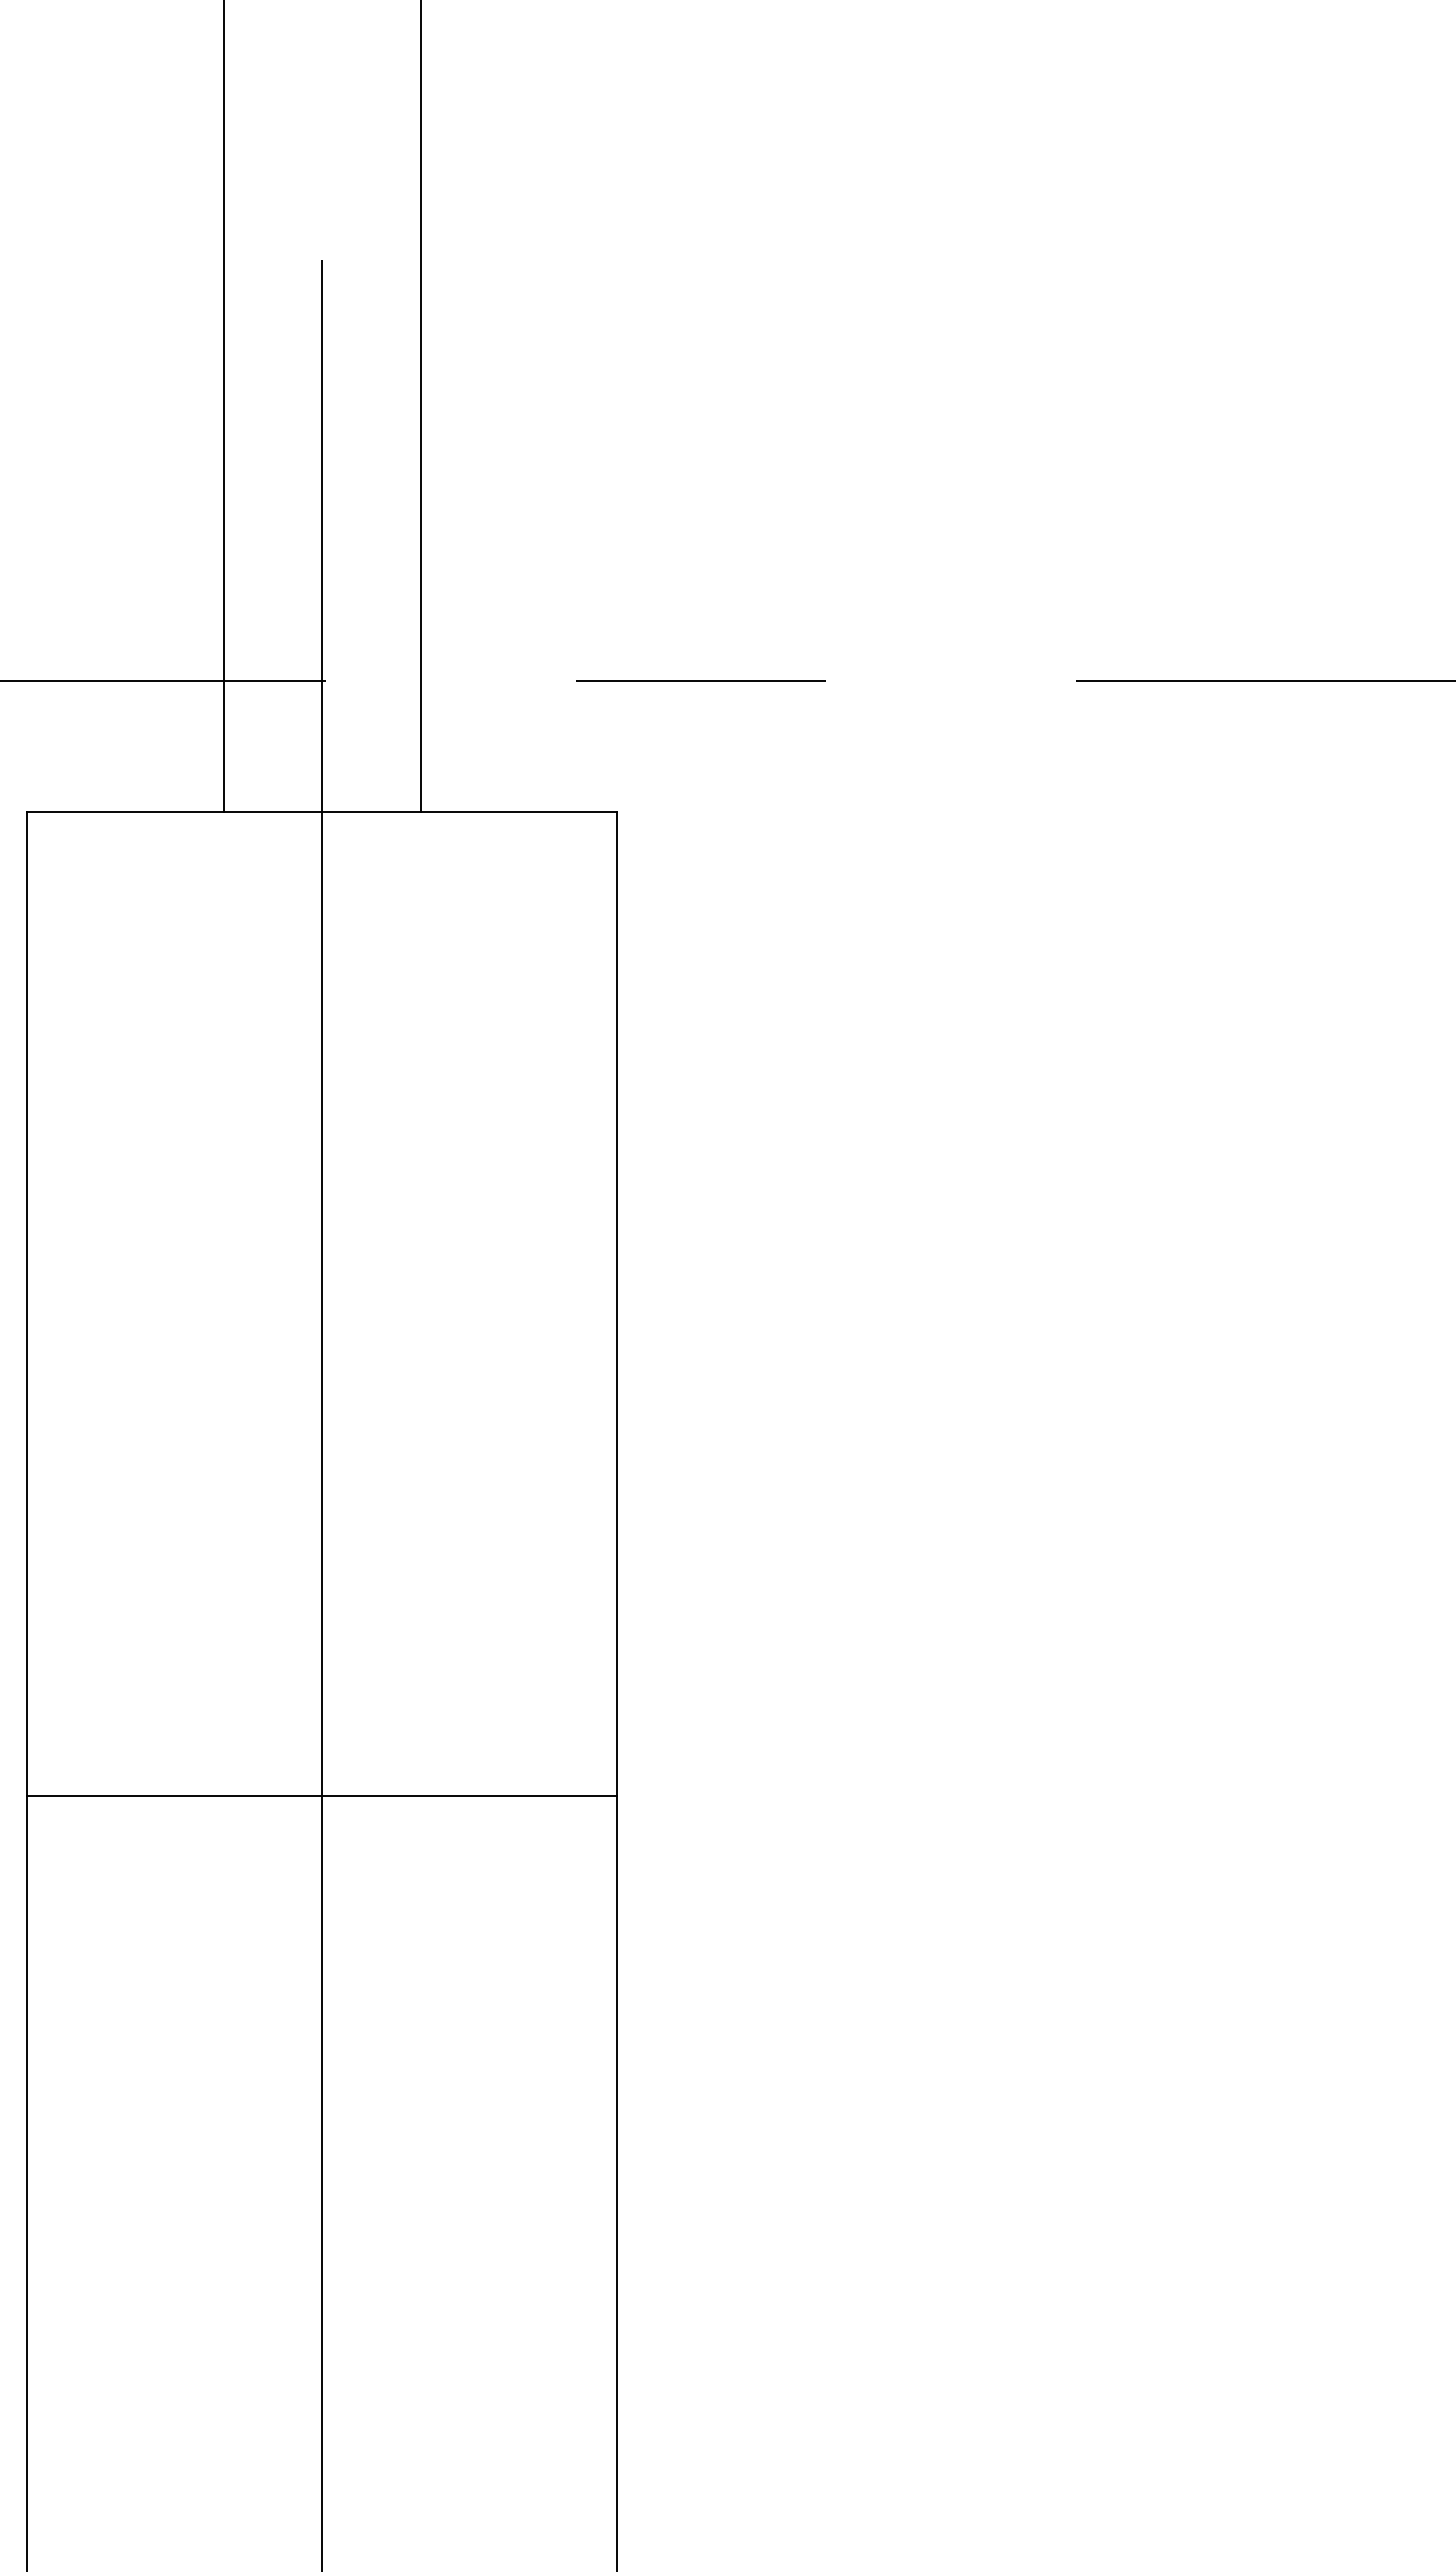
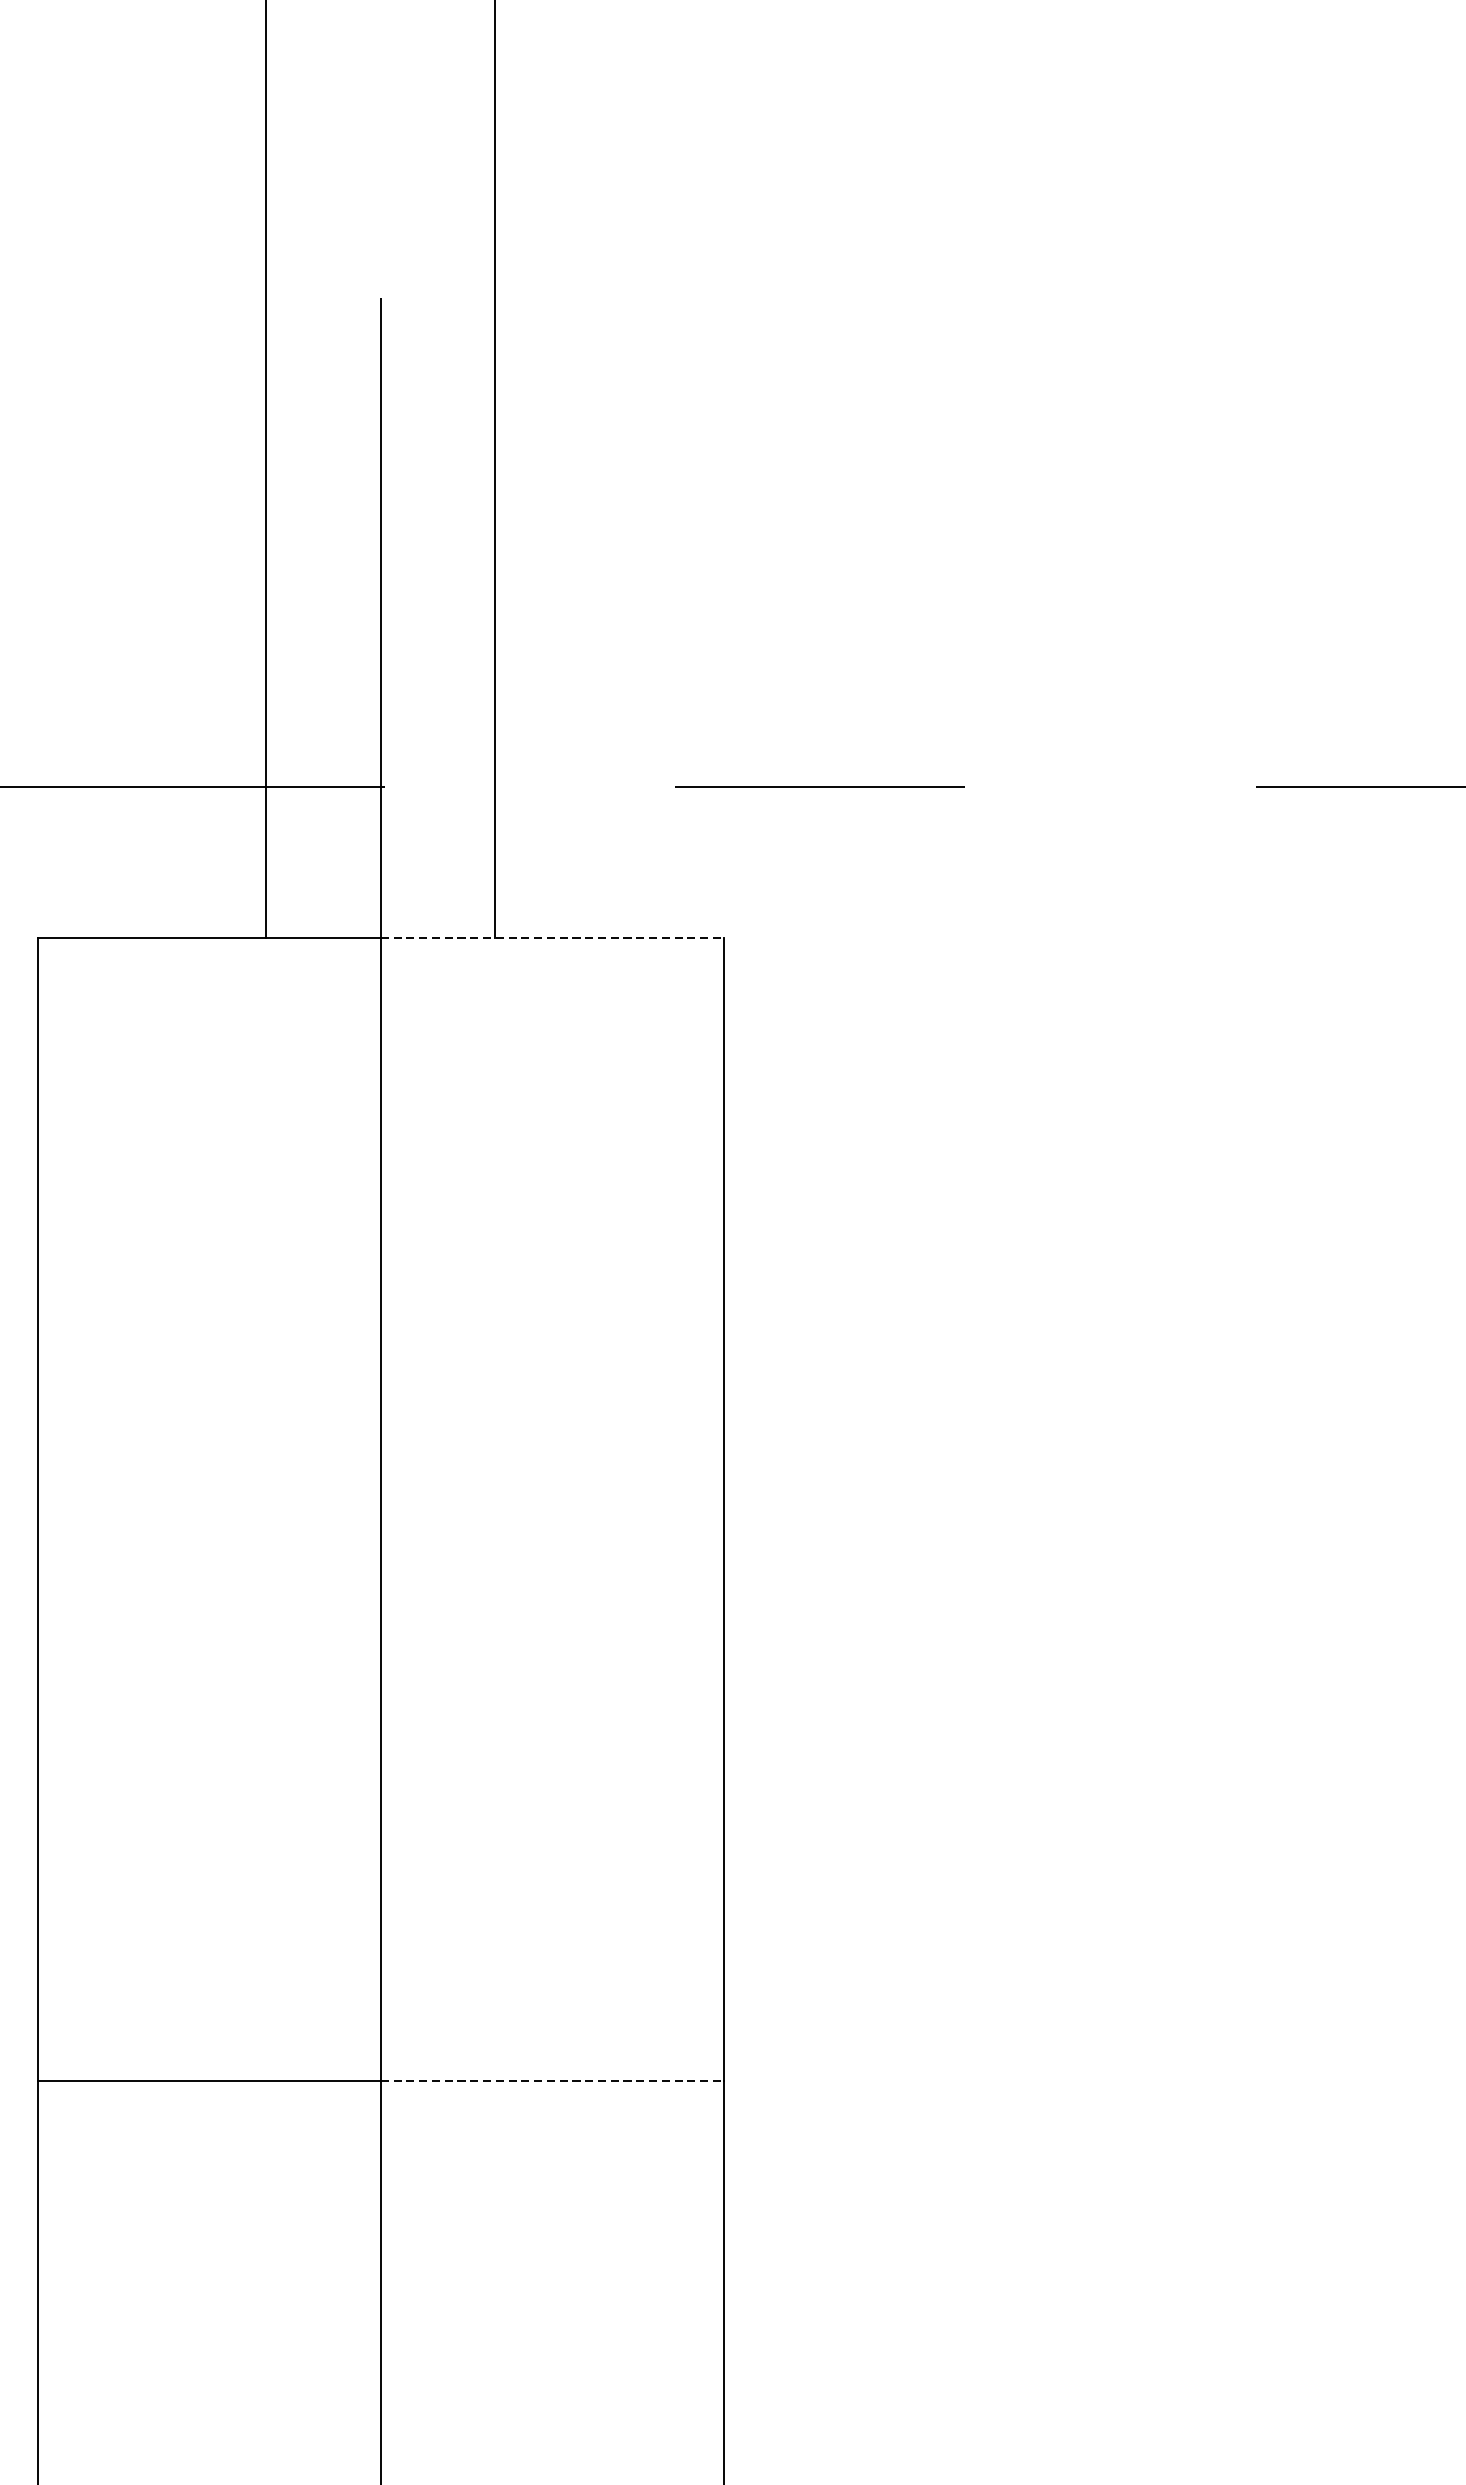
line: (469, 811) -> (551, 938), solid -> dashed
line: (469, 1795) -> (551, 2081), solid -> dashed

